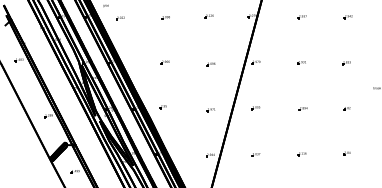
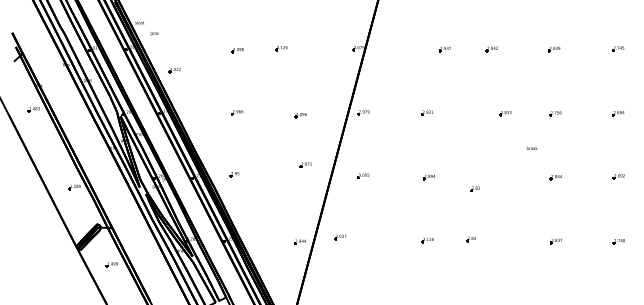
part: (209, 16) -> (281, 48), moved
part: (302, 17) -> (444, 49), moved
part: (120, 18) -> (174, 70), moved
part: (346, 63) -> (505, 113), moved
part: (346, 108) -> (474, 188), moved
part: (210, 109) -> (305, 164), moved
part: (346, 153) -> (470, 239), moved
part: (256, 155) -> (340, 237), moved

